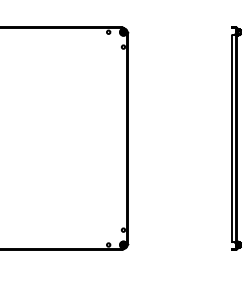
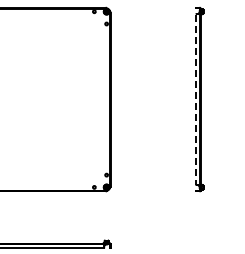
line: (231, 139) -> (195, 100), solid -> dashed

